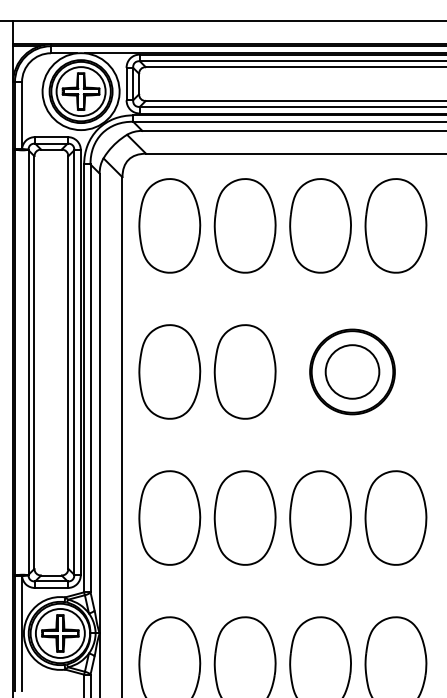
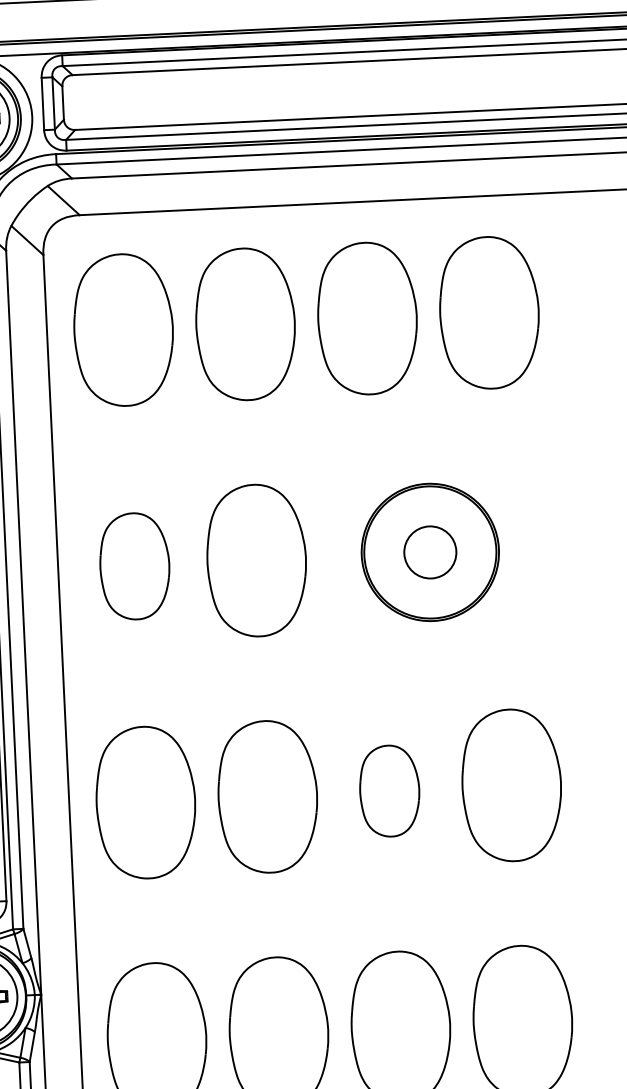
part: (169, 371) -> (134, 565), size x0.7
circle: (352, 371) -> (430, 551), size x0.6
part: (320, 517) -> (389, 790), size x0.6

